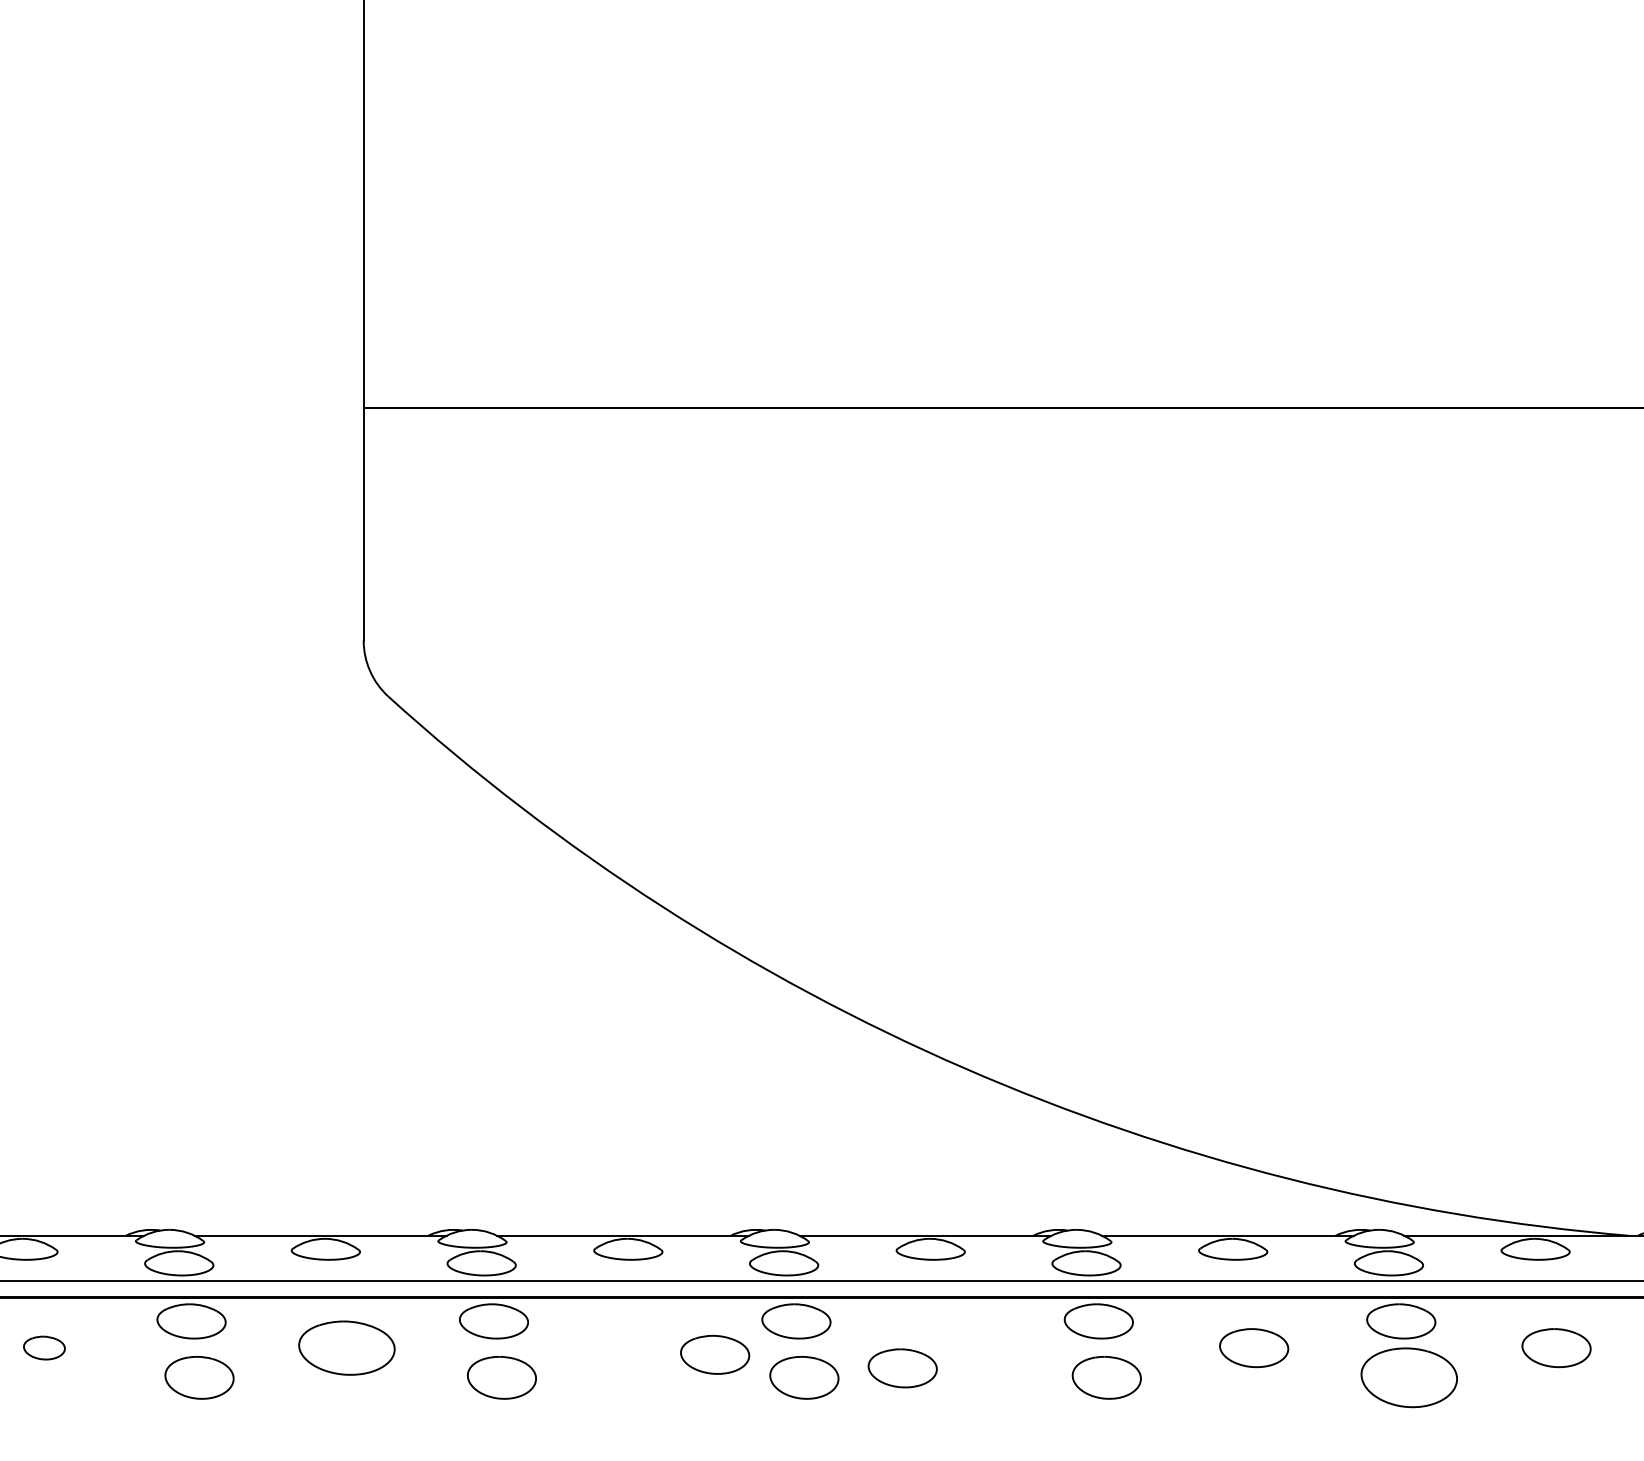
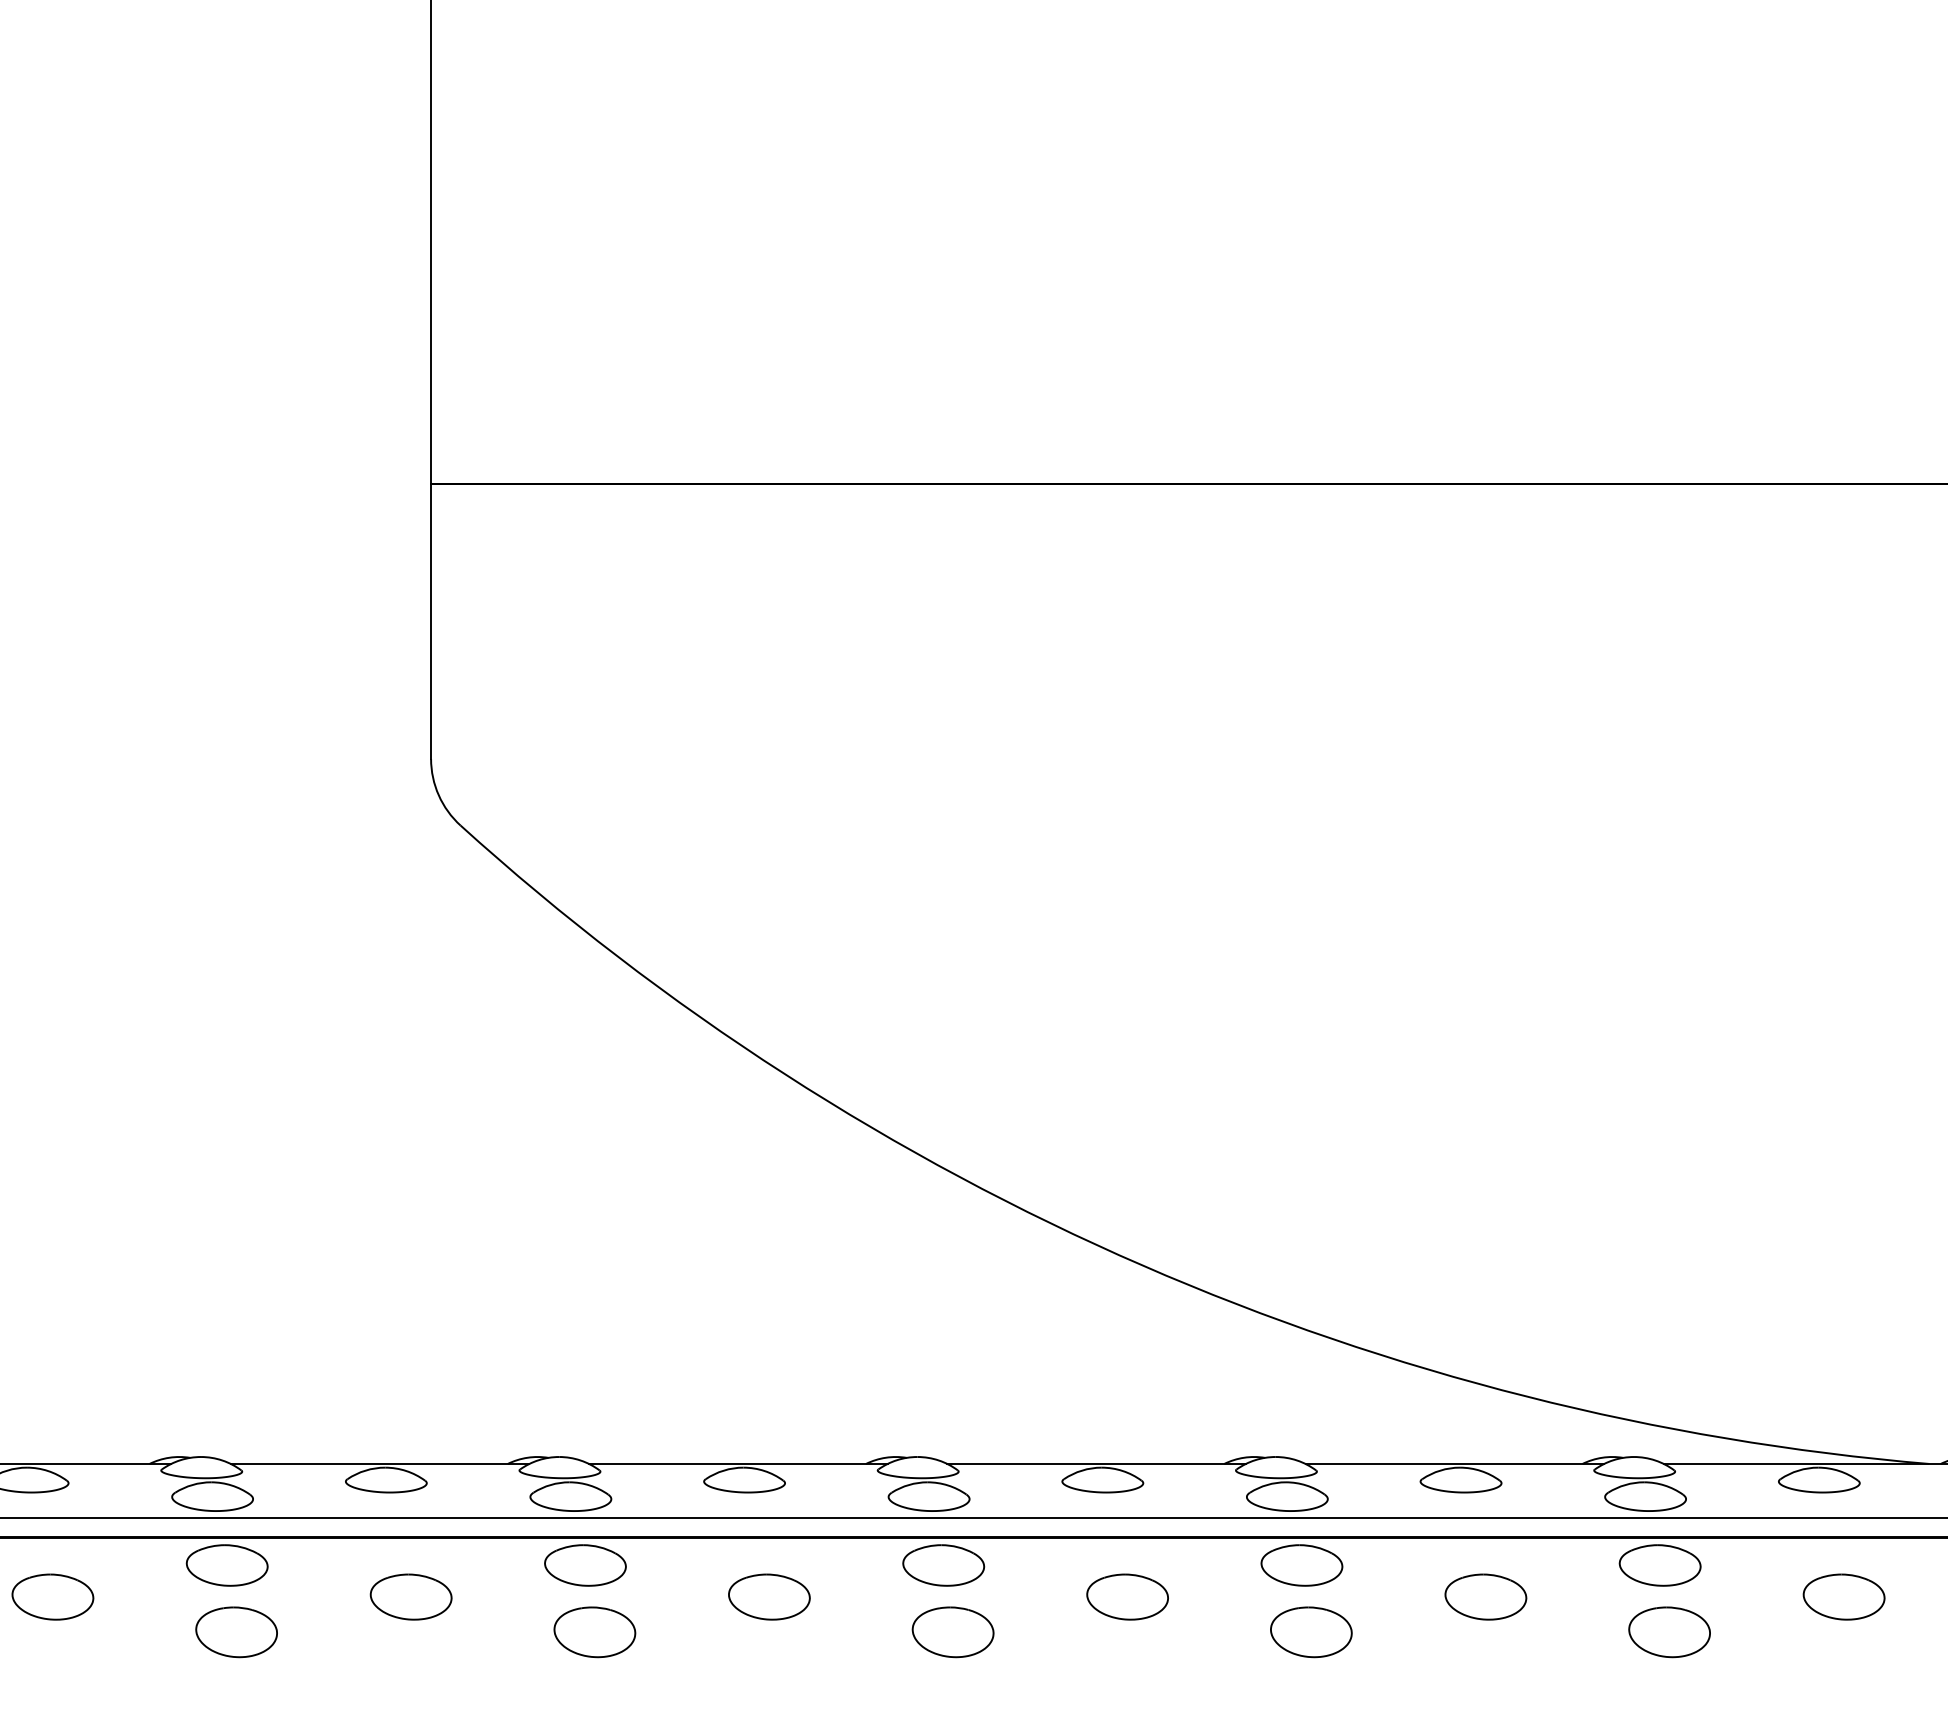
part: (44, 1347) -> (52, 1596), size x1.67
part: (346, 1347) -> (410, 1596), size x0.71
part: (715, 1354) -> (769, 1596), moved
part: (902, 1367) -> (1127, 1596), moved
part: (1409, 1378) -> (1669, 1632), size x0.71

